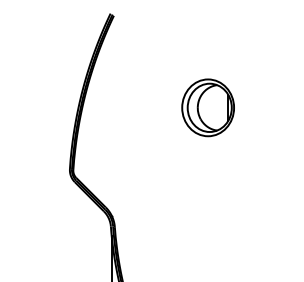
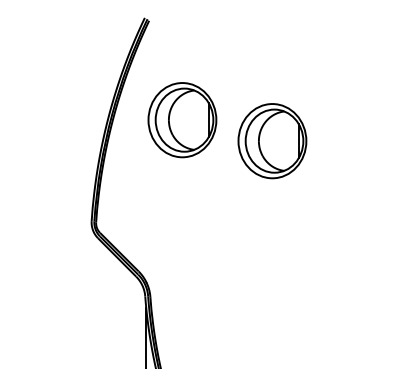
part: (139, 92) -> (182, 120), added

